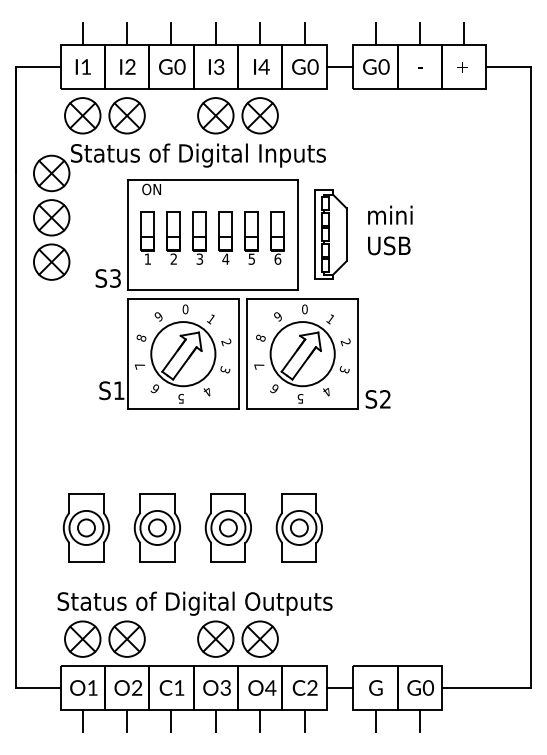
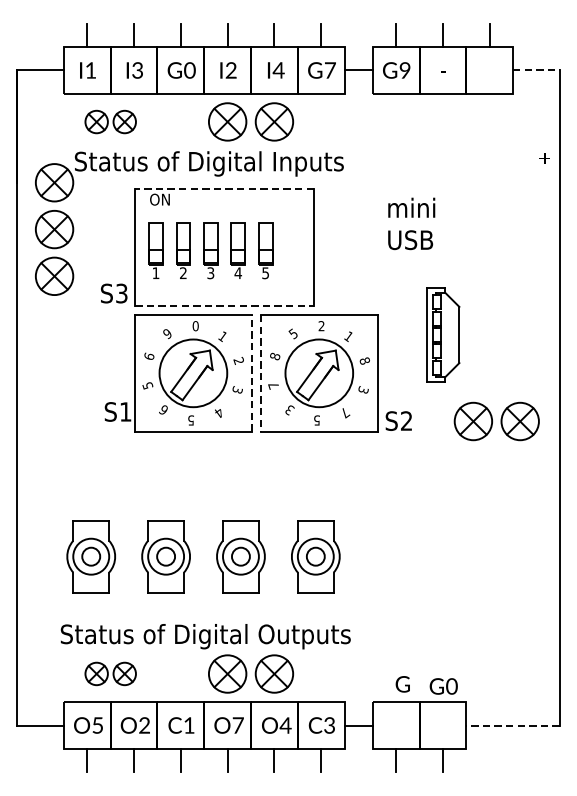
text: (312, 66) -> (329, 69), G0 -> G7
text: (383, 67) -> (404, 71), G0 -> G9
text: (462, 67) -> (544, 158), moved
line: (509, 67) -> (537, 71), solid -> dashed
text: (130, 69) -> (137, 73), I2 -> I3
text: (219, 69) -> (231, 73), I3 -> I2
part: (104, 115) -> (110, 121), size x0.6
line: (212, 179) -> (224, 189), solid -> dashed
text: (390, 230) -> (411, 223), moved
part: (330, 234) -> (442, 334), moved
part: (277, 237) -> (292, 250), removed
line: (212, 290) -> (224, 306), solid -> dashed
text: (304, 309) -> (321, 326), 0 -> 2
text: (277, 316) -> (292, 333), 9 -> 5
text: (140, 337) -> (148, 355), 8 -> 6
text: (345, 342) -> (364, 361), 2 -> 8
line: (238, 353) -> (251, 372), solid -> dashed
line: (247, 354) -> (261, 373), solid -> dashed
text: (140, 365) -> (148, 385), 7 -> 5
text: (274, 388) -> (289, 409), 6 -> 3
text: (327, 391) -> (345, 412), 4 -> 7
part: (470, 399) -> (496, 421), added
part: (104, 638) -> (110, 673), size x0.6
text: (92, 687) -> (97, 724), O1 -> O5
text: (225, 687) -> (237, 724), O3 -> O7
text: (375, 687) -> (402, 683), moved
text: (420, 687) -> (443, 685), moved
line: (485, 687) -> (512, 724), solid -> dashed
text: (312, 690) -> (329, 728), C2 -> C3

